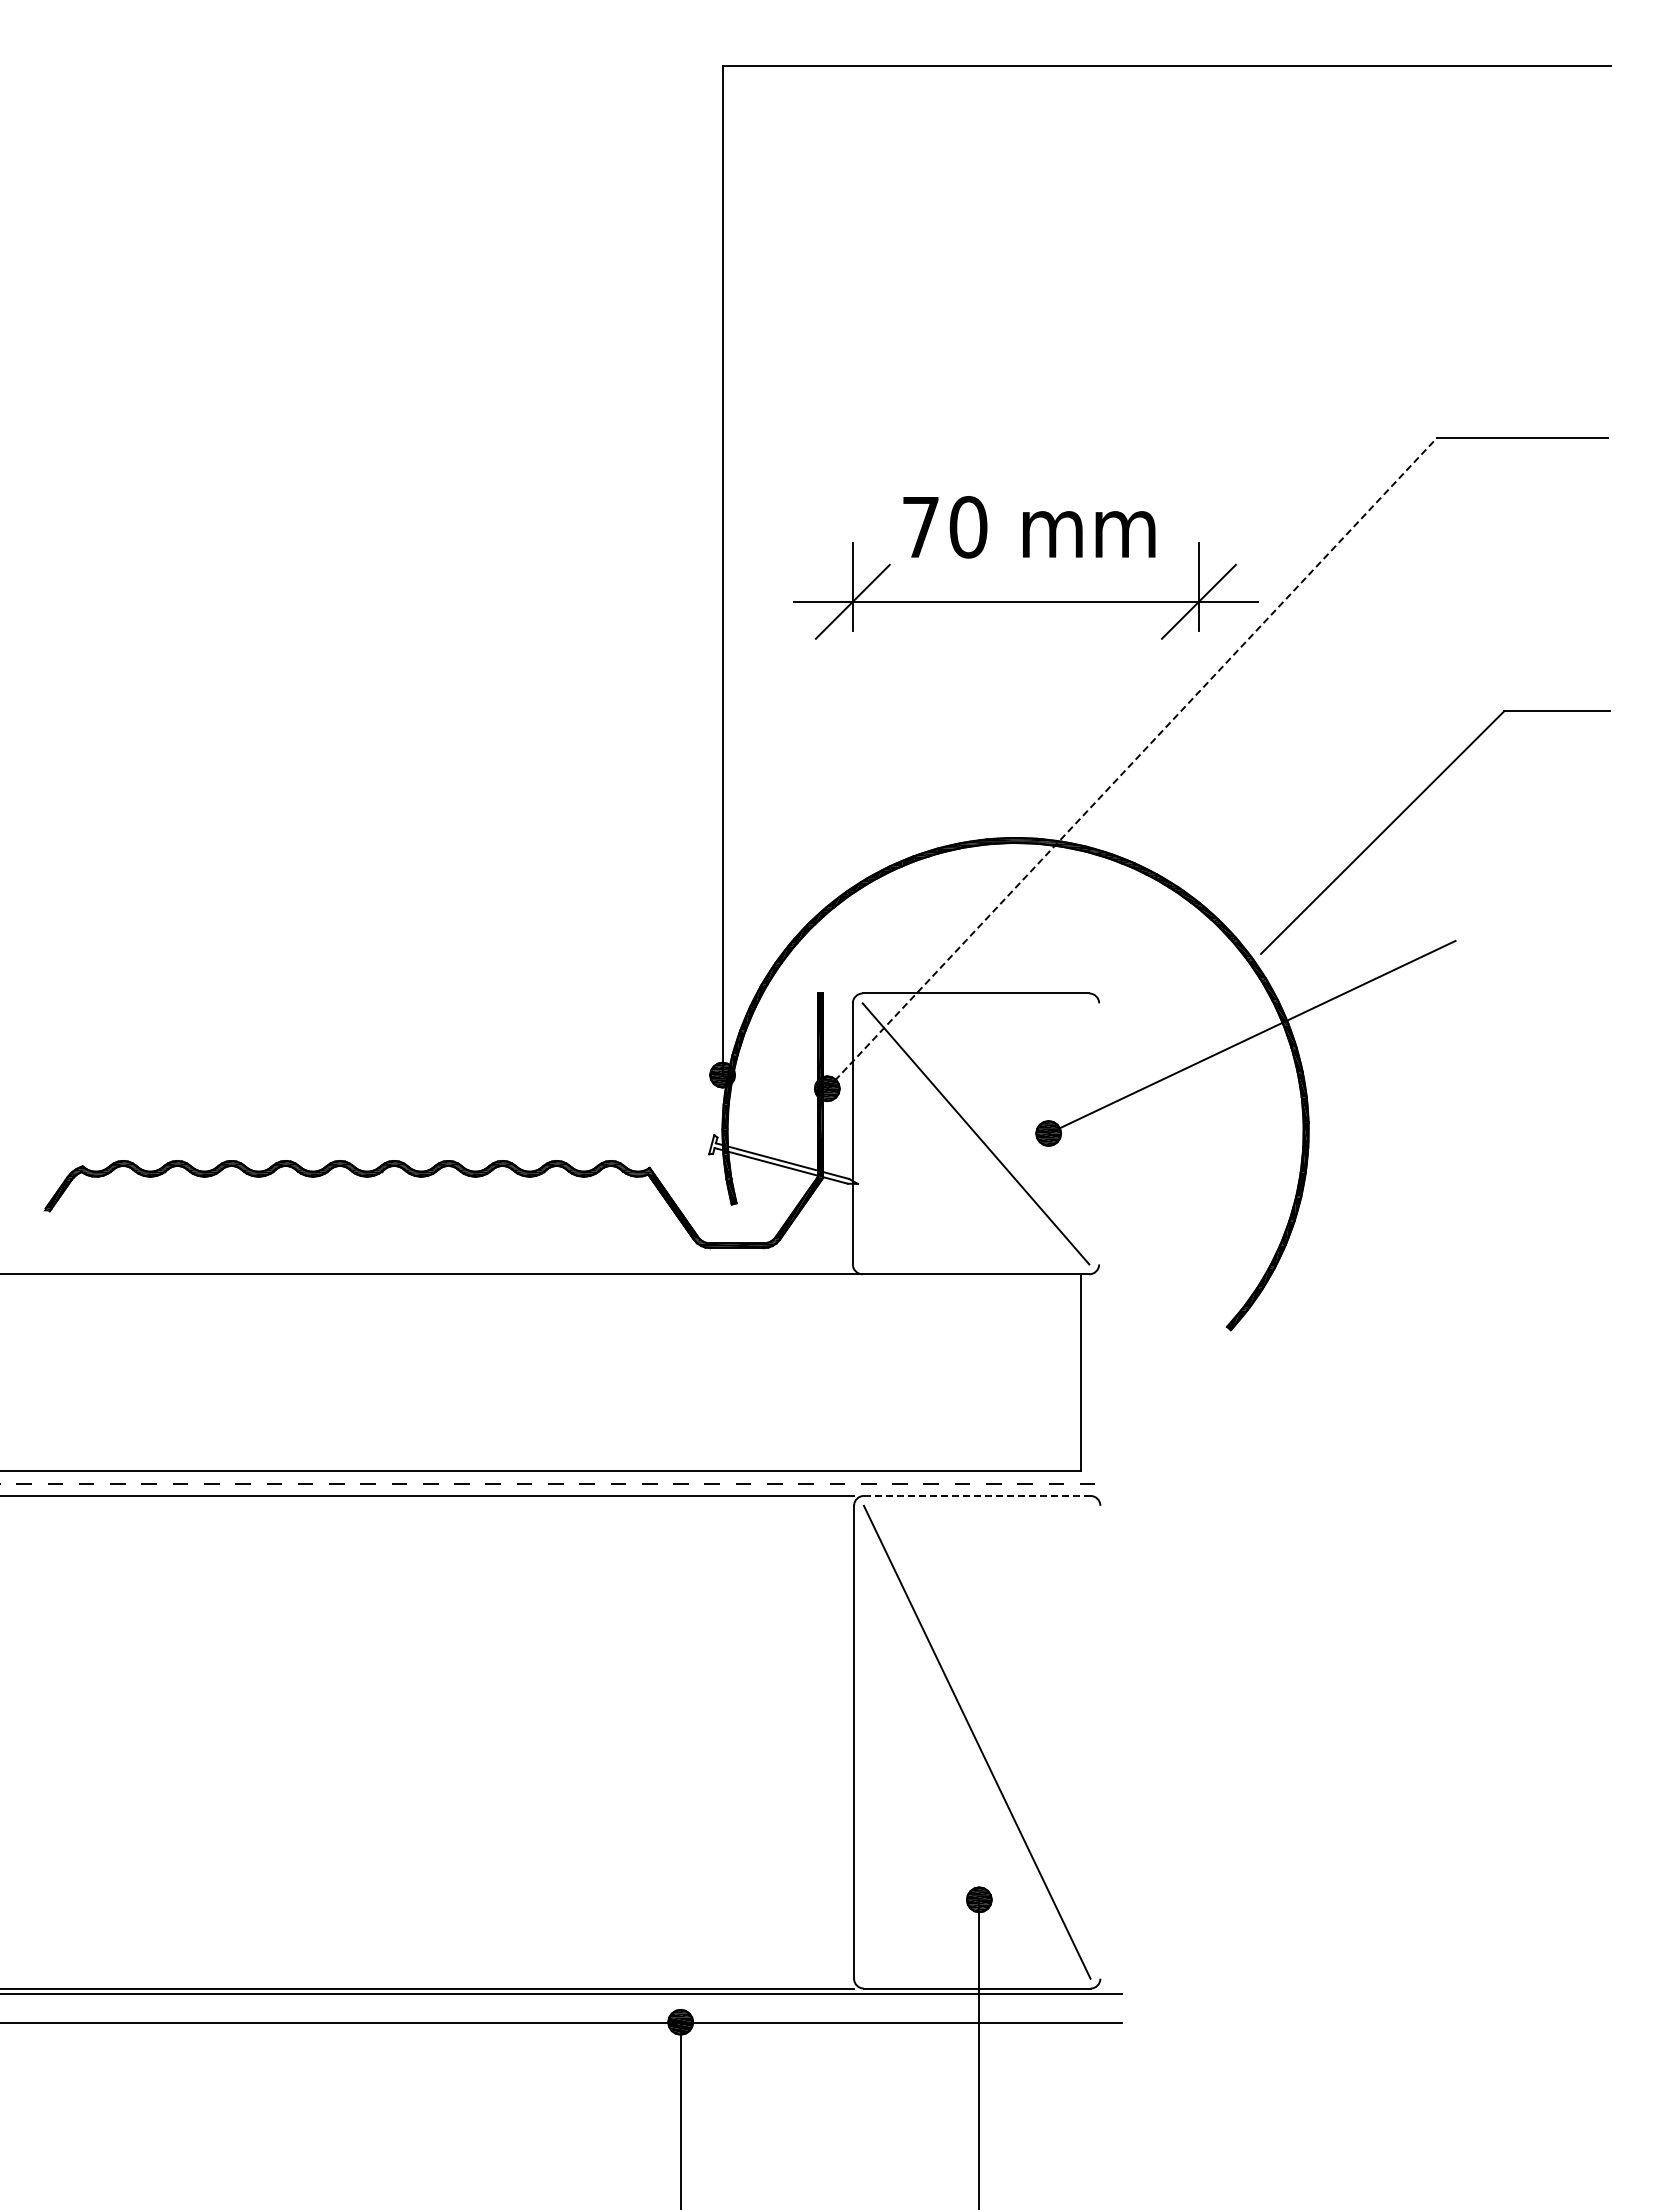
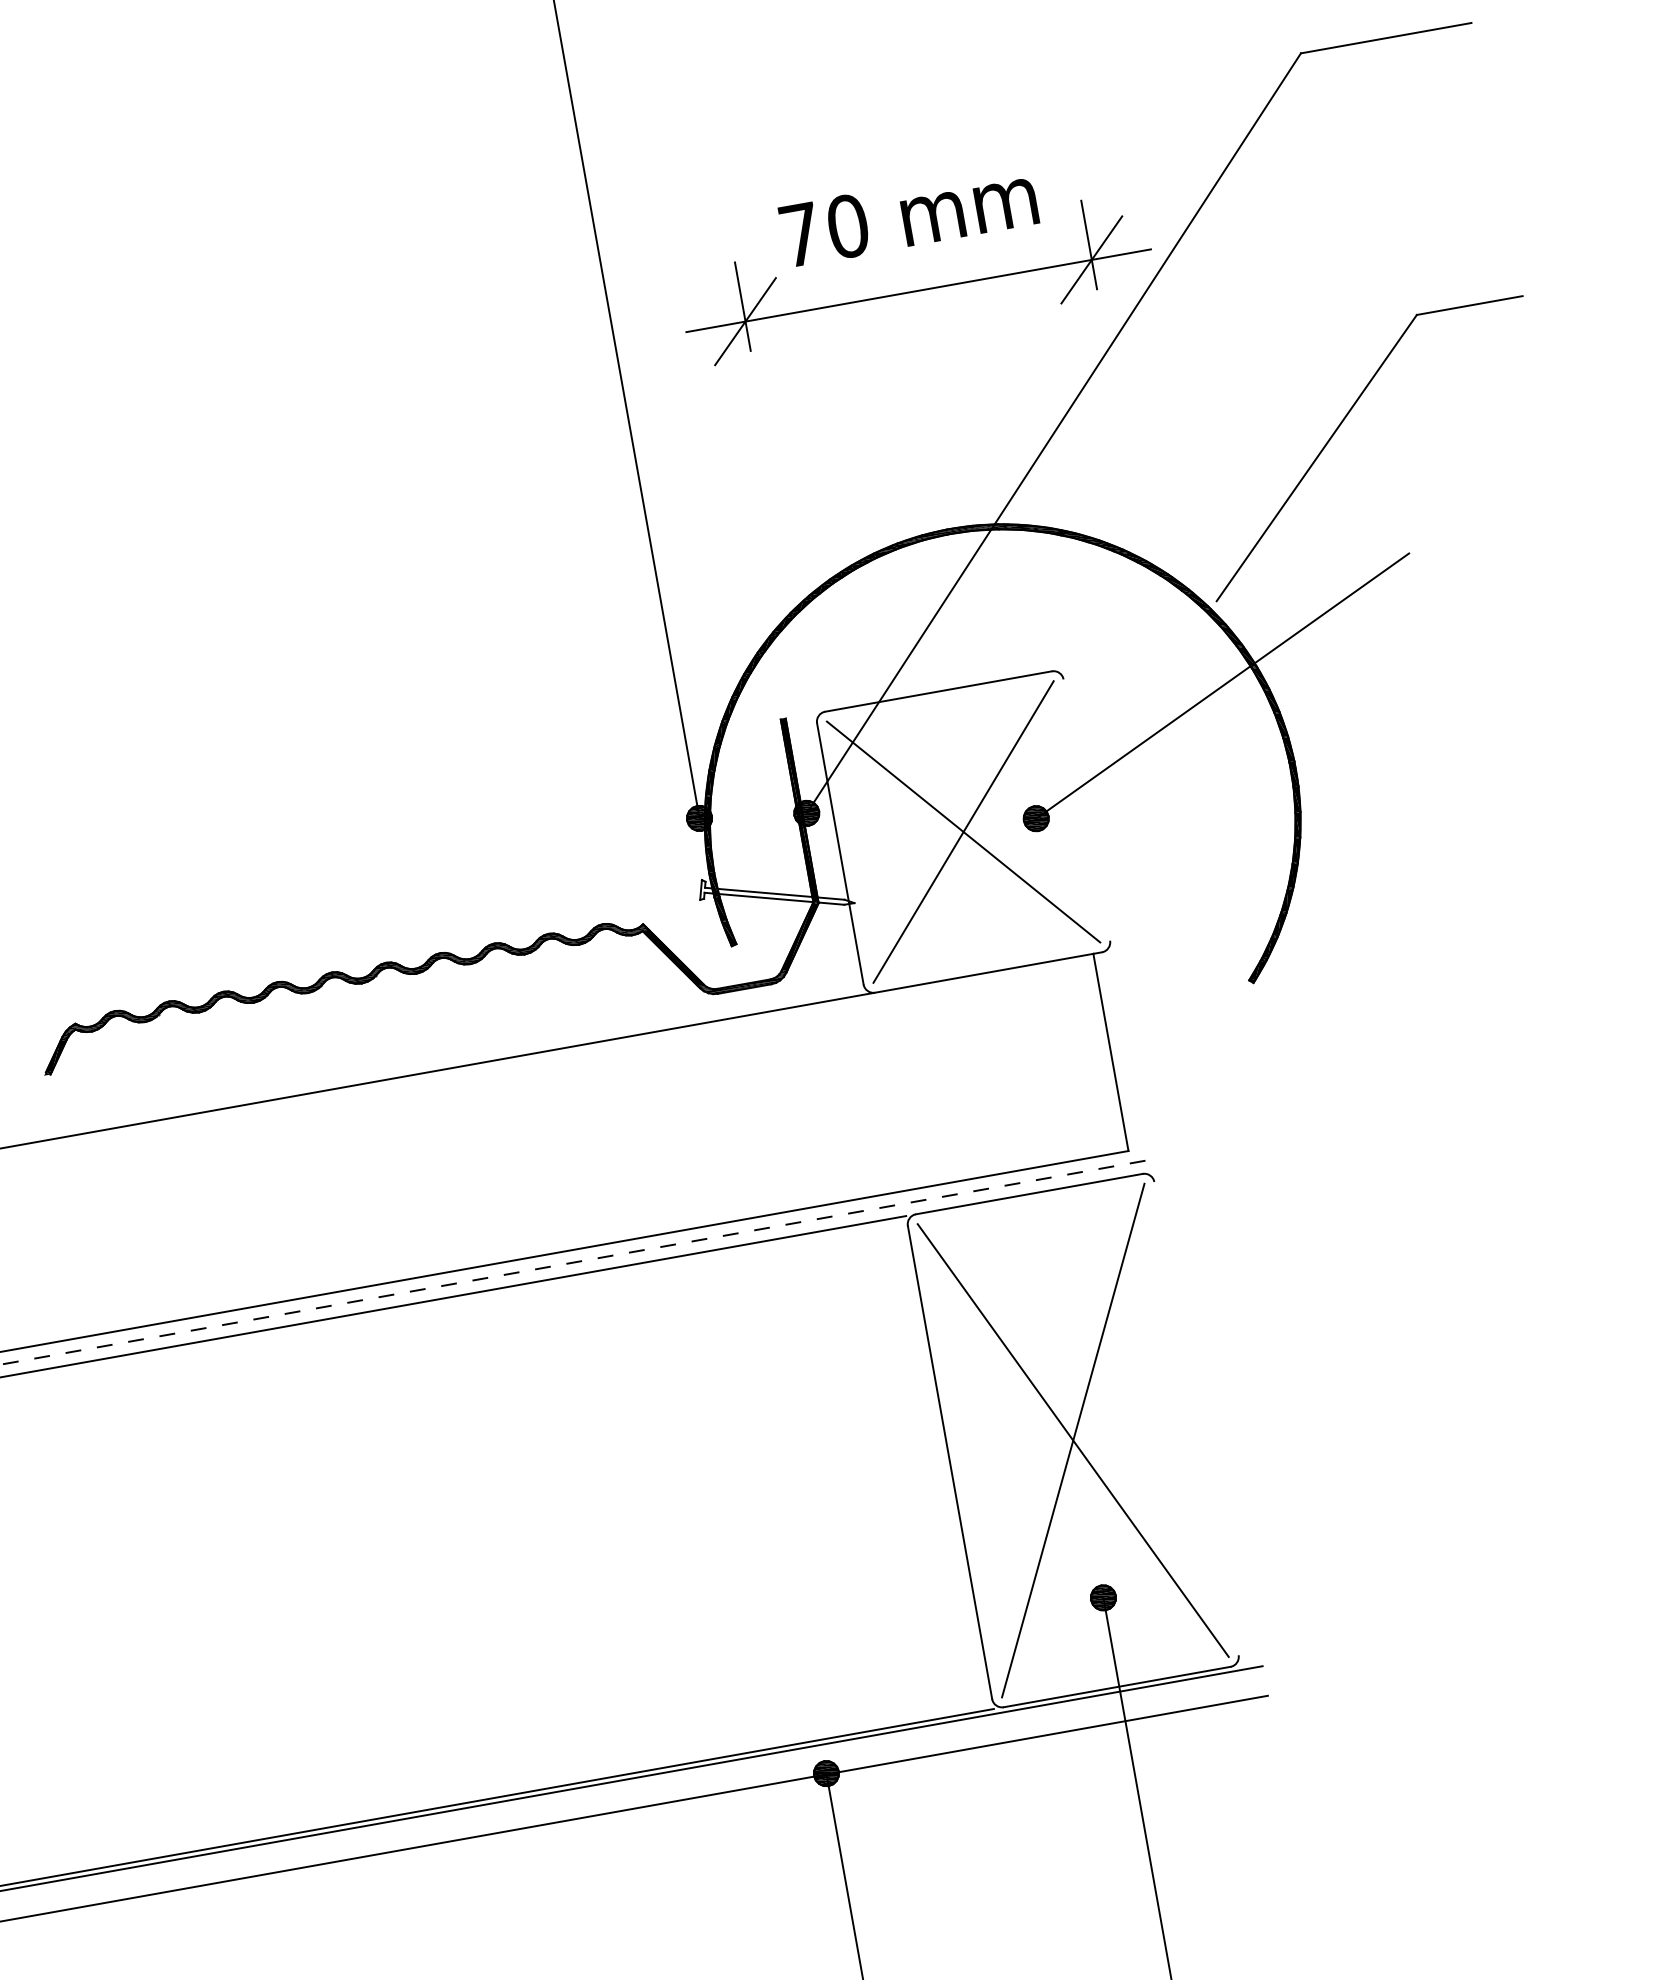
line: (1132, 763) -> (1054, 433), dashed -> solid
line: (975, 1133) -> (963, 831), added
line: (976, 1495) -> (1028, 1193), dashed -> solid
line: (976, 1741) -> (1072, 1439), added

